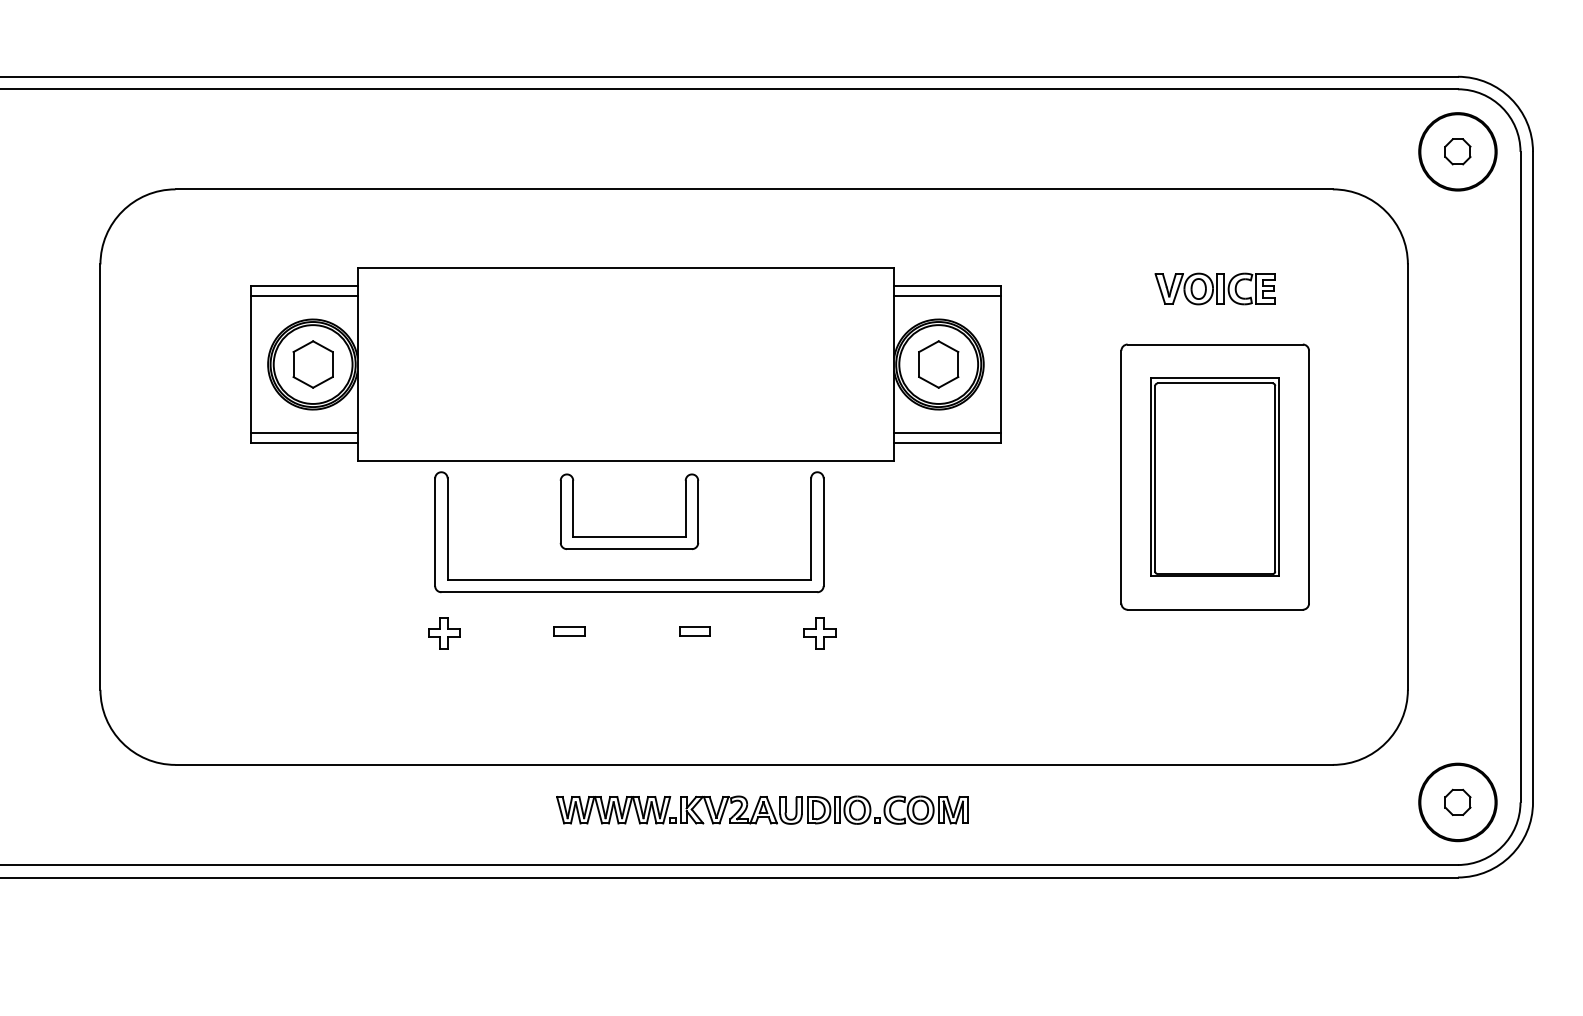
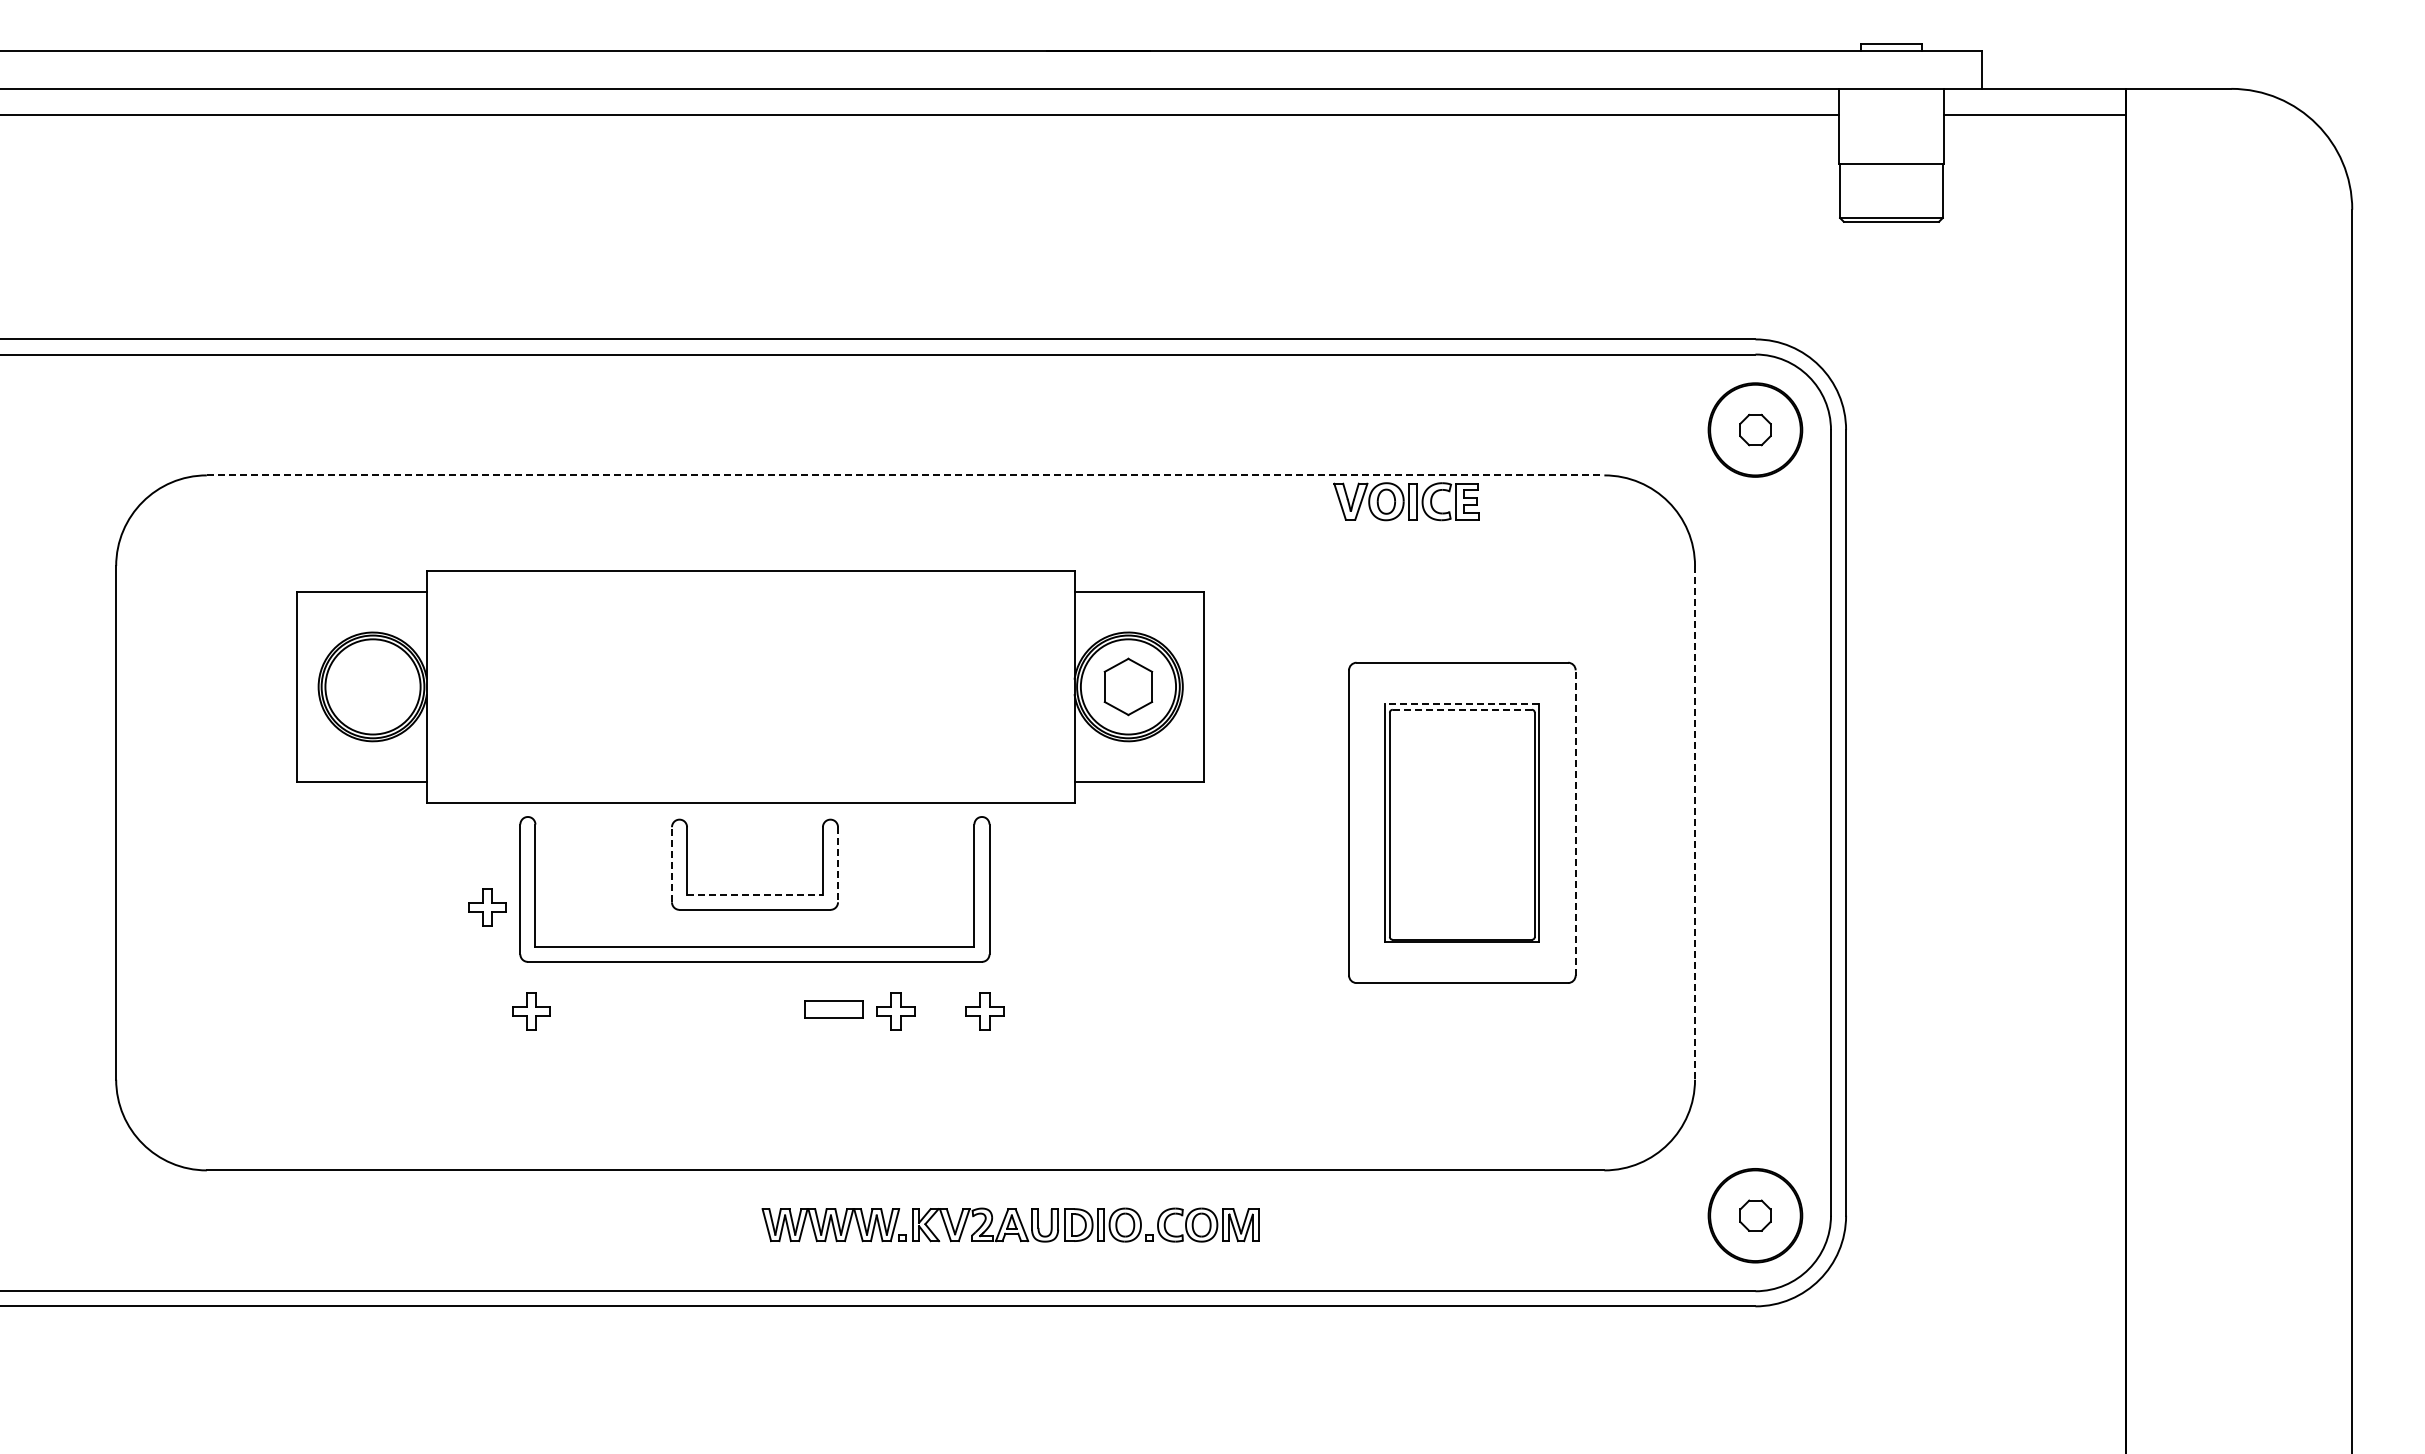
line: (754, 189) -> (905, 475), solid -> dashed
part: (1215, 288) -> (1406, 501), moved
line: (303, 295) -> (361, 603), removed
line: (947, 295) -> (1139, 603), removed
part: (312, 364) -> (372, 686), removed
line: (1214, 378) -> (1461, 703), solid -> dashed
line: (1215, 383) -> (1462, 709), solid -> dashed
line: (303, 433) -> (361, 770), removed
line: (947, 433) -> (1139, 770), removed
line: (1308, 476) -> (1575, 822), solid -> dashed
line: (1408, 476) -> (1695, 822), solid -> dashed
line: (561, 511) -> (672, 864), solid -> dashed
line: (698, 511) -> (838, 864), solid -> dashed
line: (629, 536) -> (755, 894), solid -> dashed
part: (407, 547) -> (487, 907), added
part: (569, 630) -> (682, 1008), removed
part: (694, 630) -> (833, 1008), size x1.6
part: (745, 633) -> (895, 1011), added
part: (762, 809) -> (1010, 1224), moved

